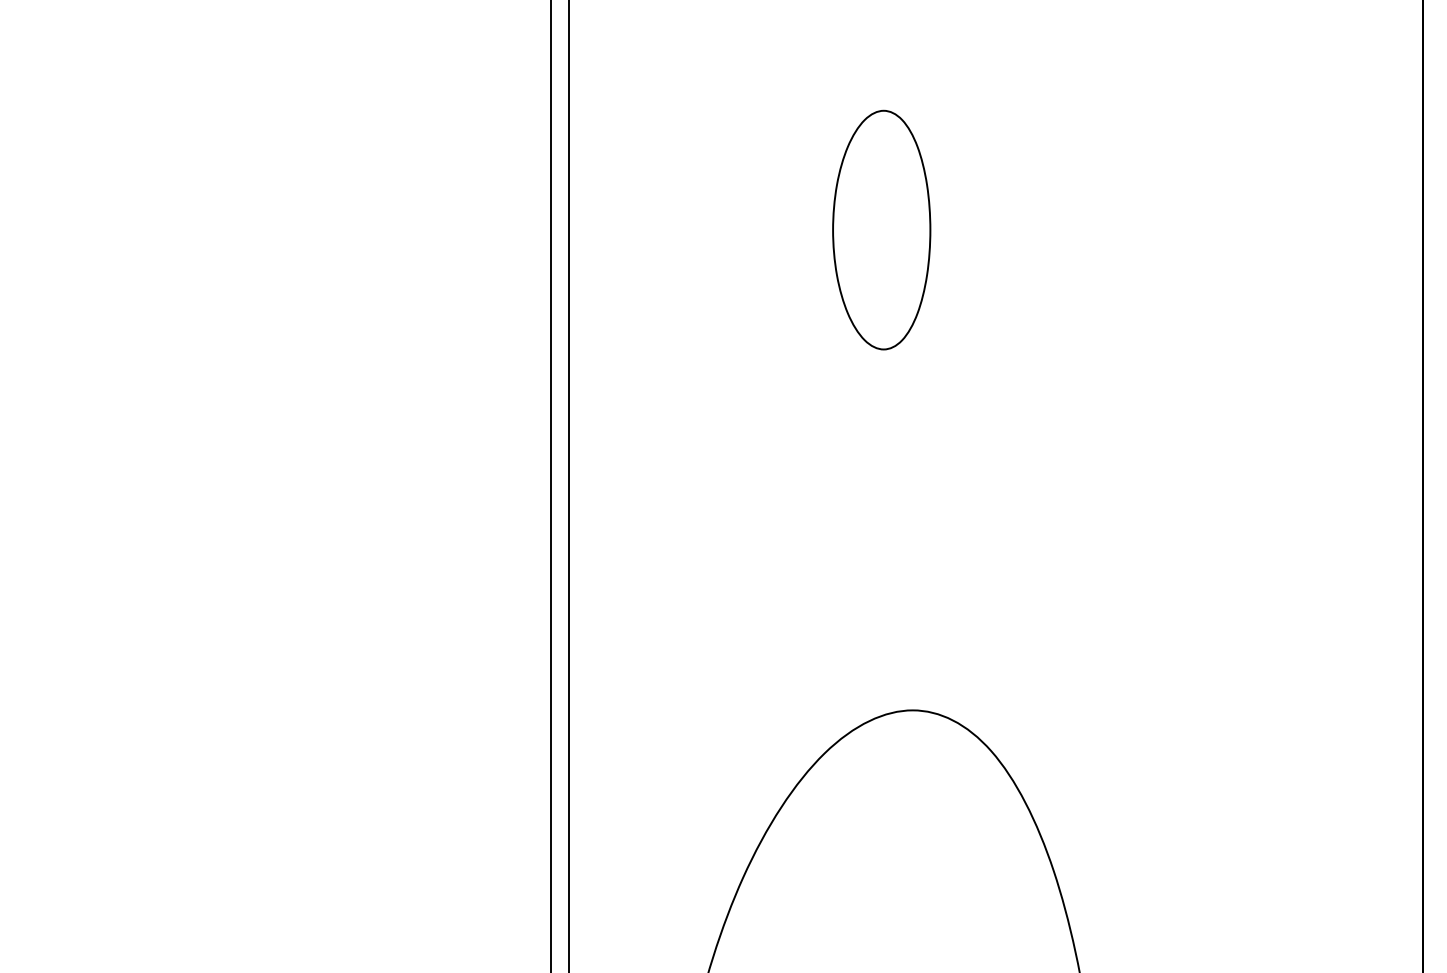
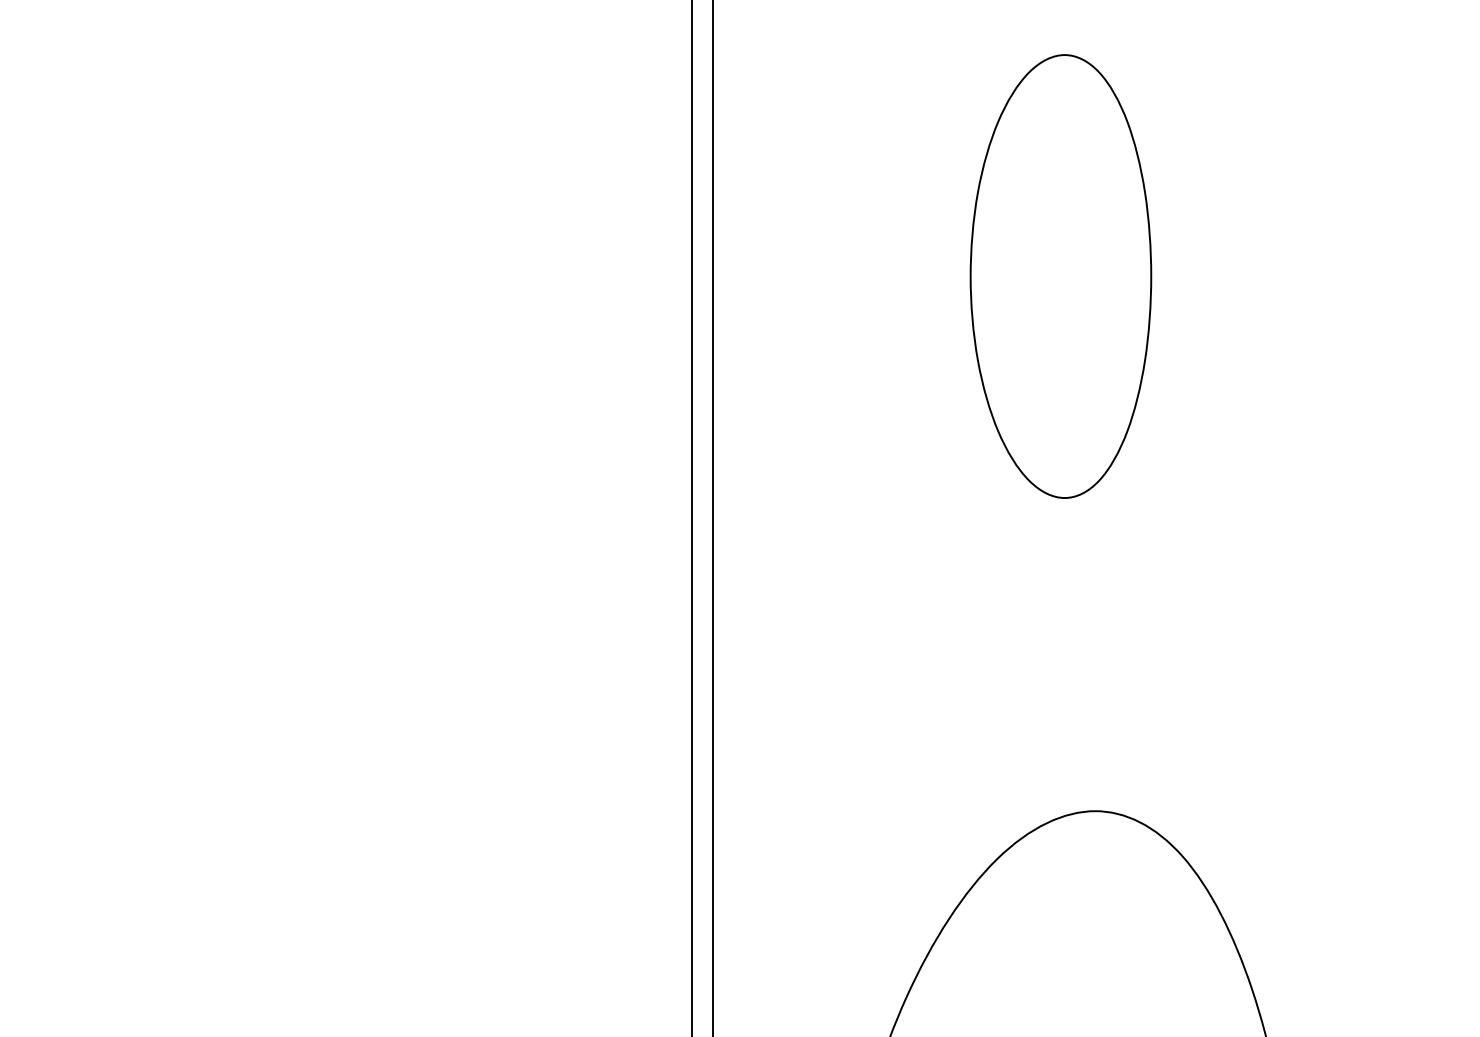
part: (881, 229) -> (1060, 275), size x1.67

